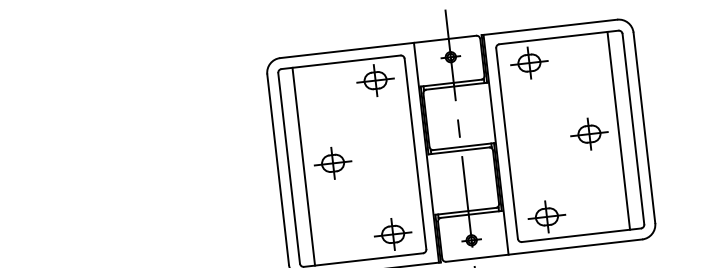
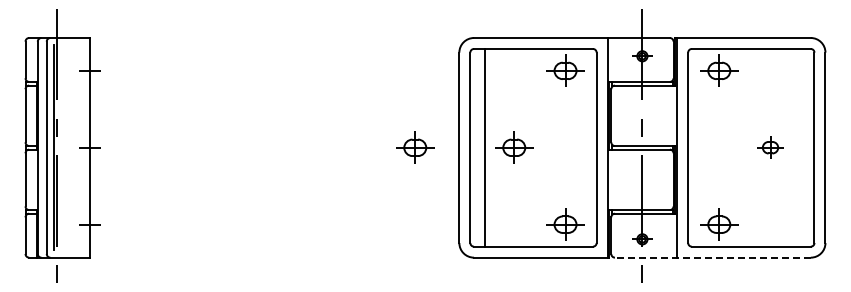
line: (618, 130) -> (799, 147), removed
part: (589, 133) -> (770, 147), size x0.7
part: (234, 174) -> (415, 147), added
line: (543, 250) -> (712, 257), solid -> dashed

